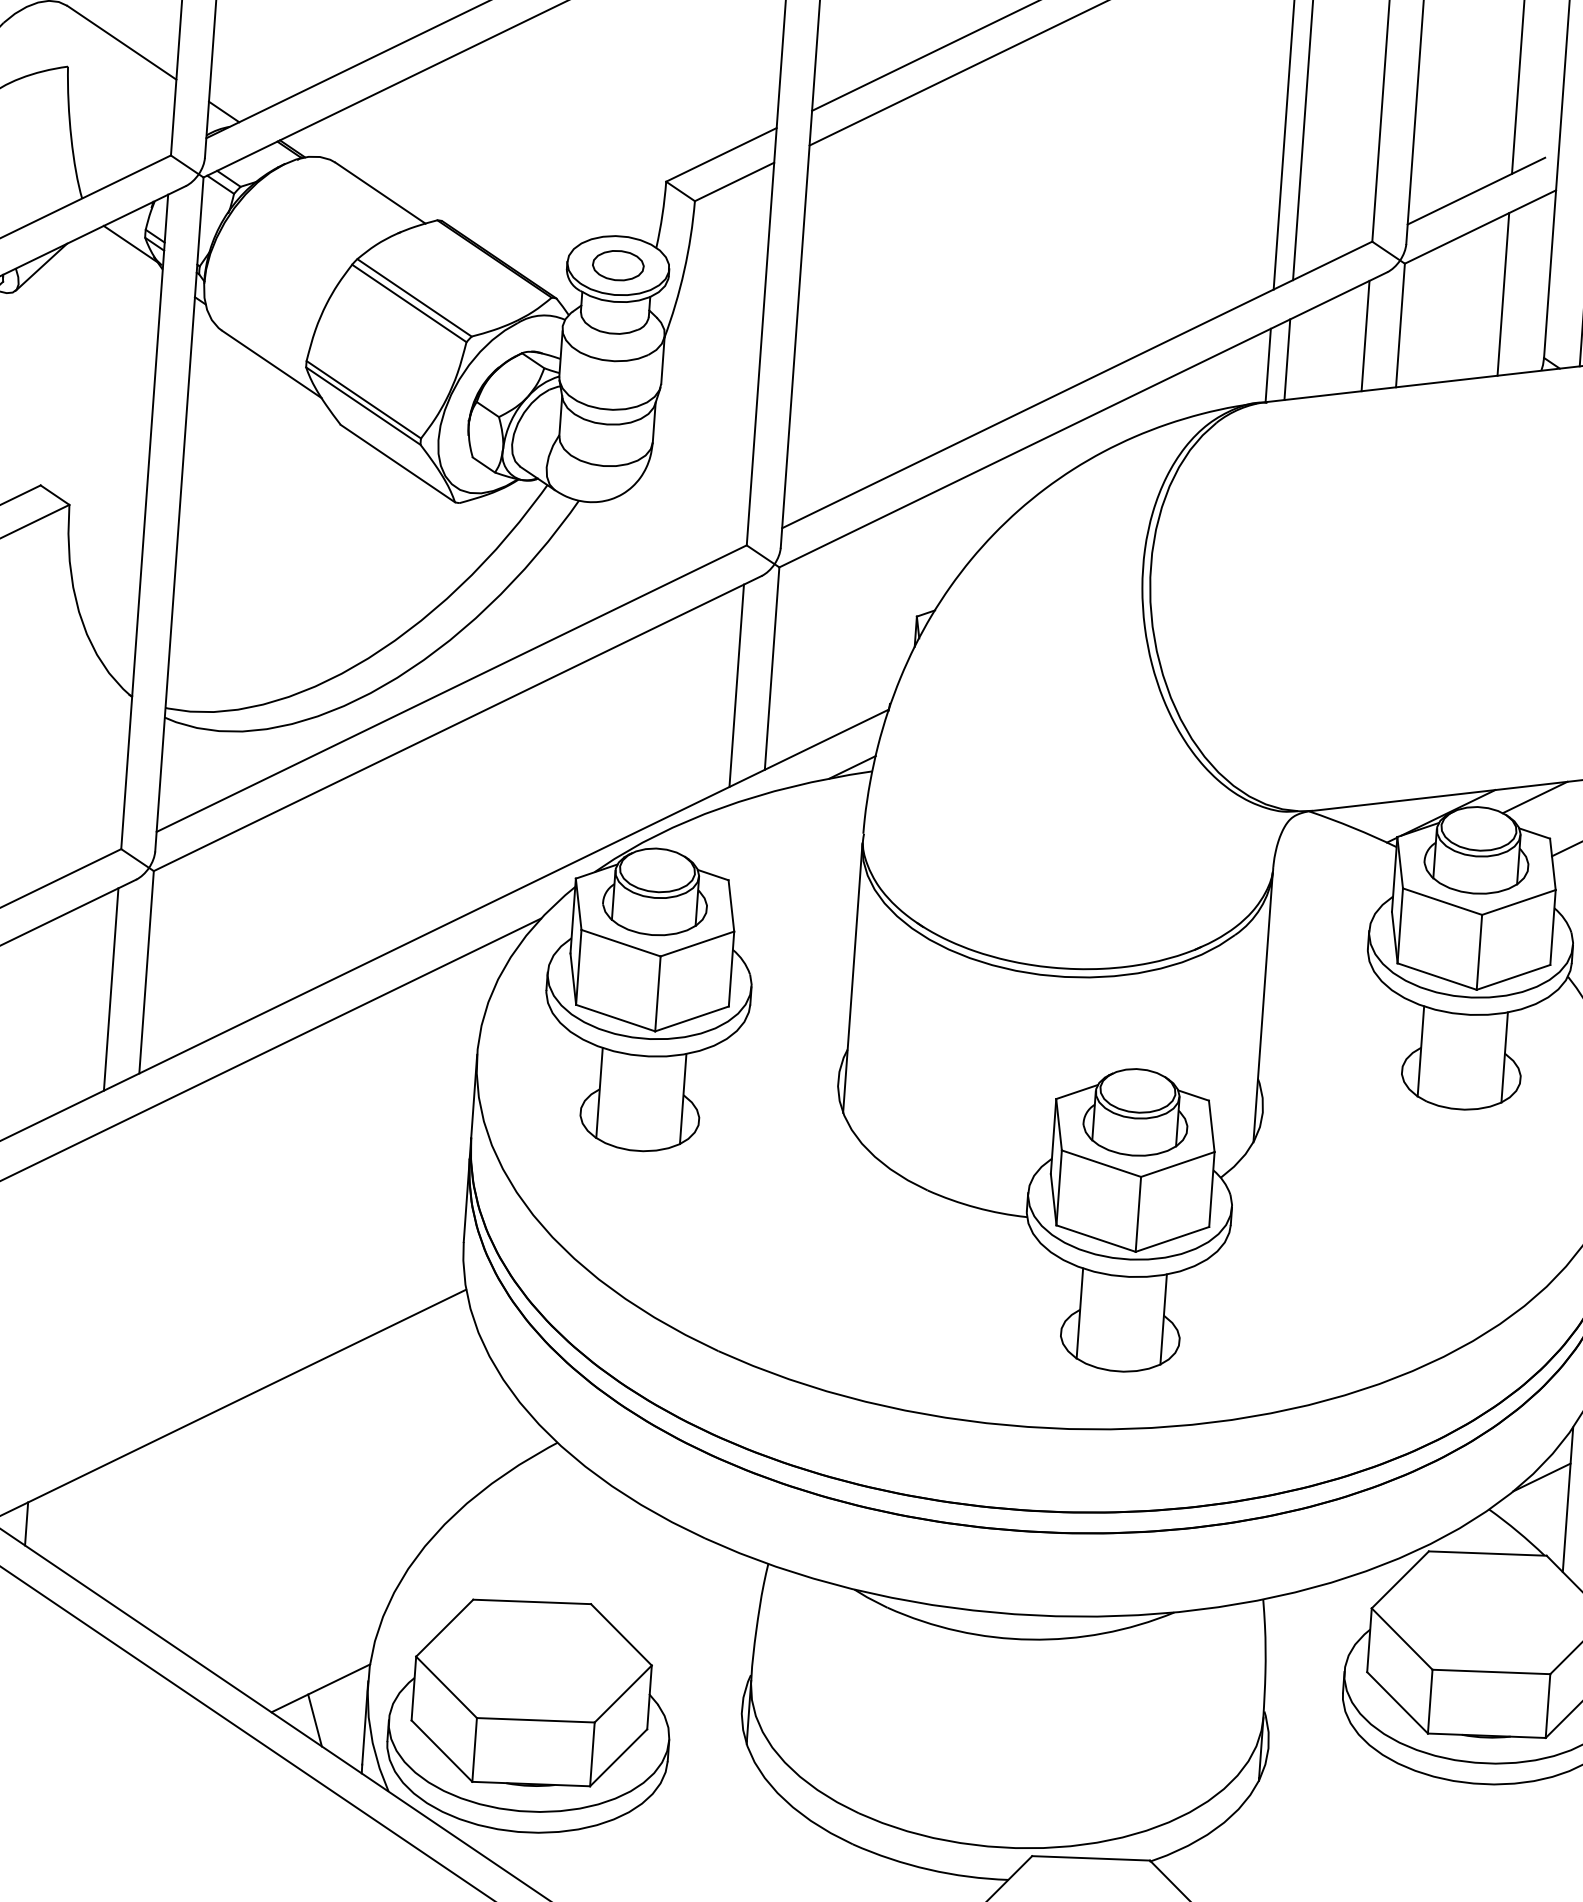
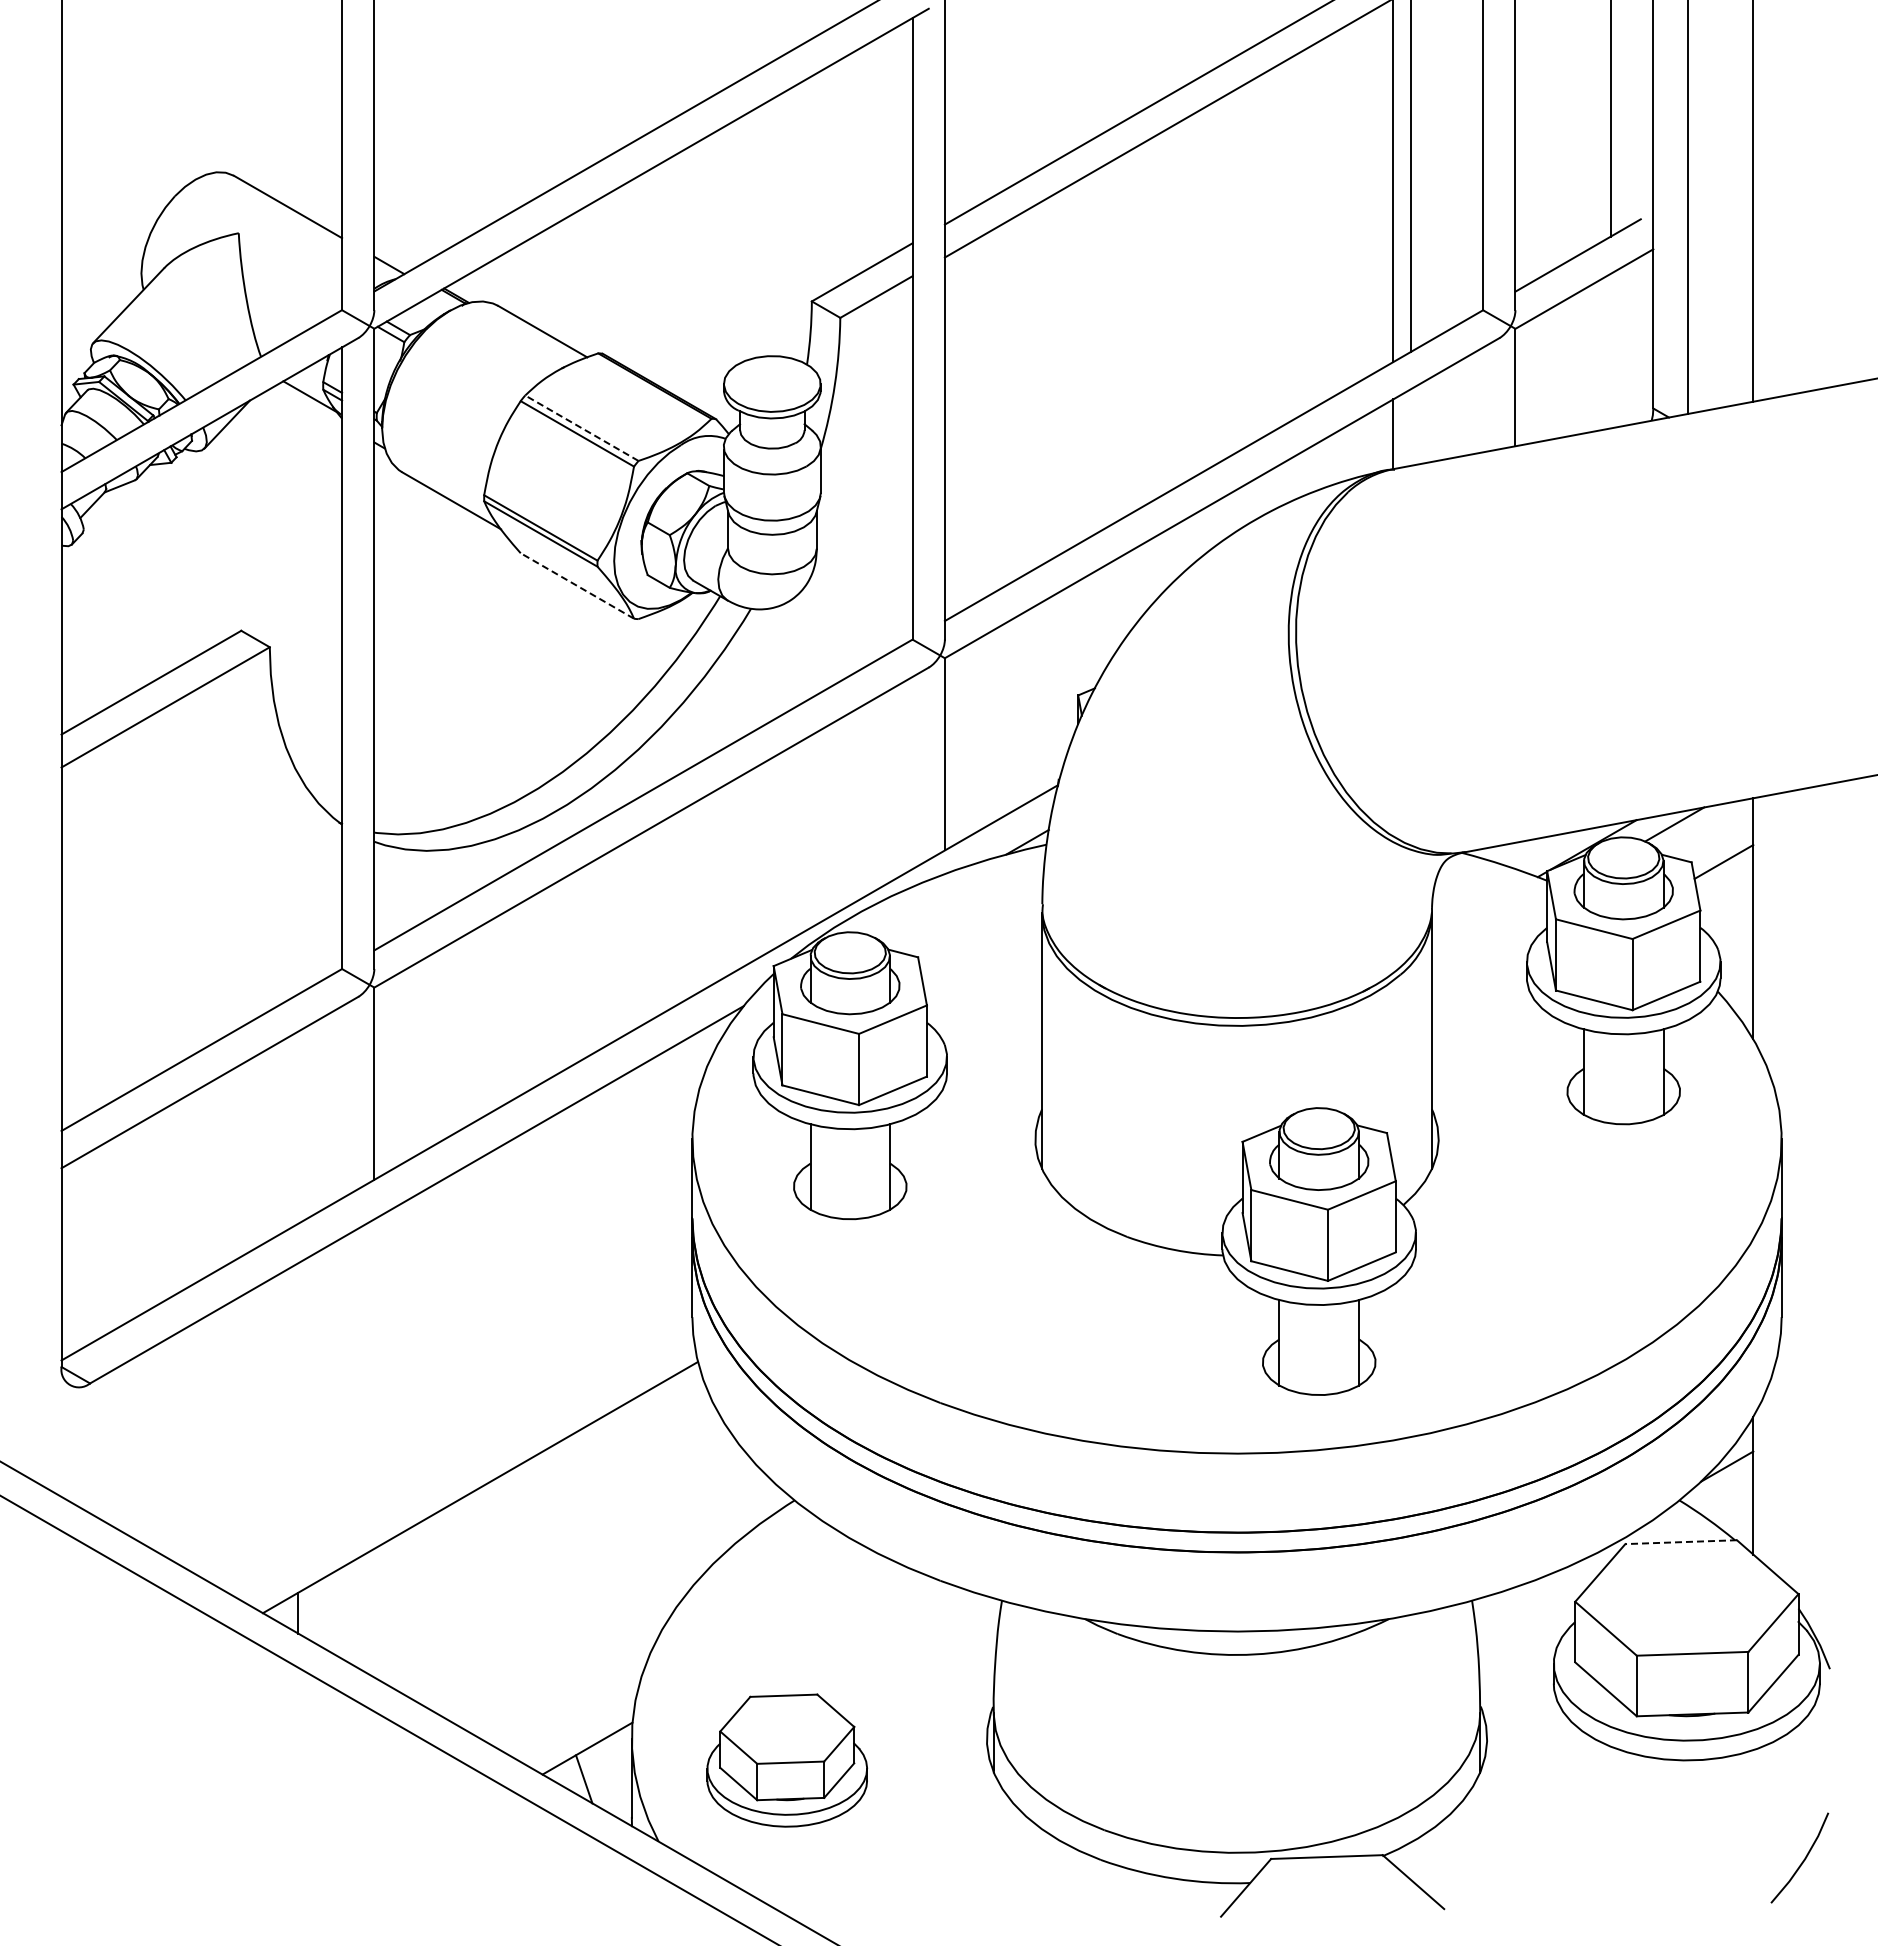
part: (618, 265) -> (772, 383), removed
line: (1503, 293) -> (1610, 350), removed
line: (414, 297) -> (581, 427), solid -> dashed
line: (1365, 335) -> (1483, 399), removed
line: (1286, 359) -> (1410, 427), removed
line: (396, 463) -> (576, 585), solid -> dashed
line: (736, 685) -> (912, 772), removed
line: (111, 989) -> (342, 1102), removed
line: (1488, 1553) -> (1681, 1542), solid -> dashed
part: (530, 1715) -> (787, 1760), size x0.6

